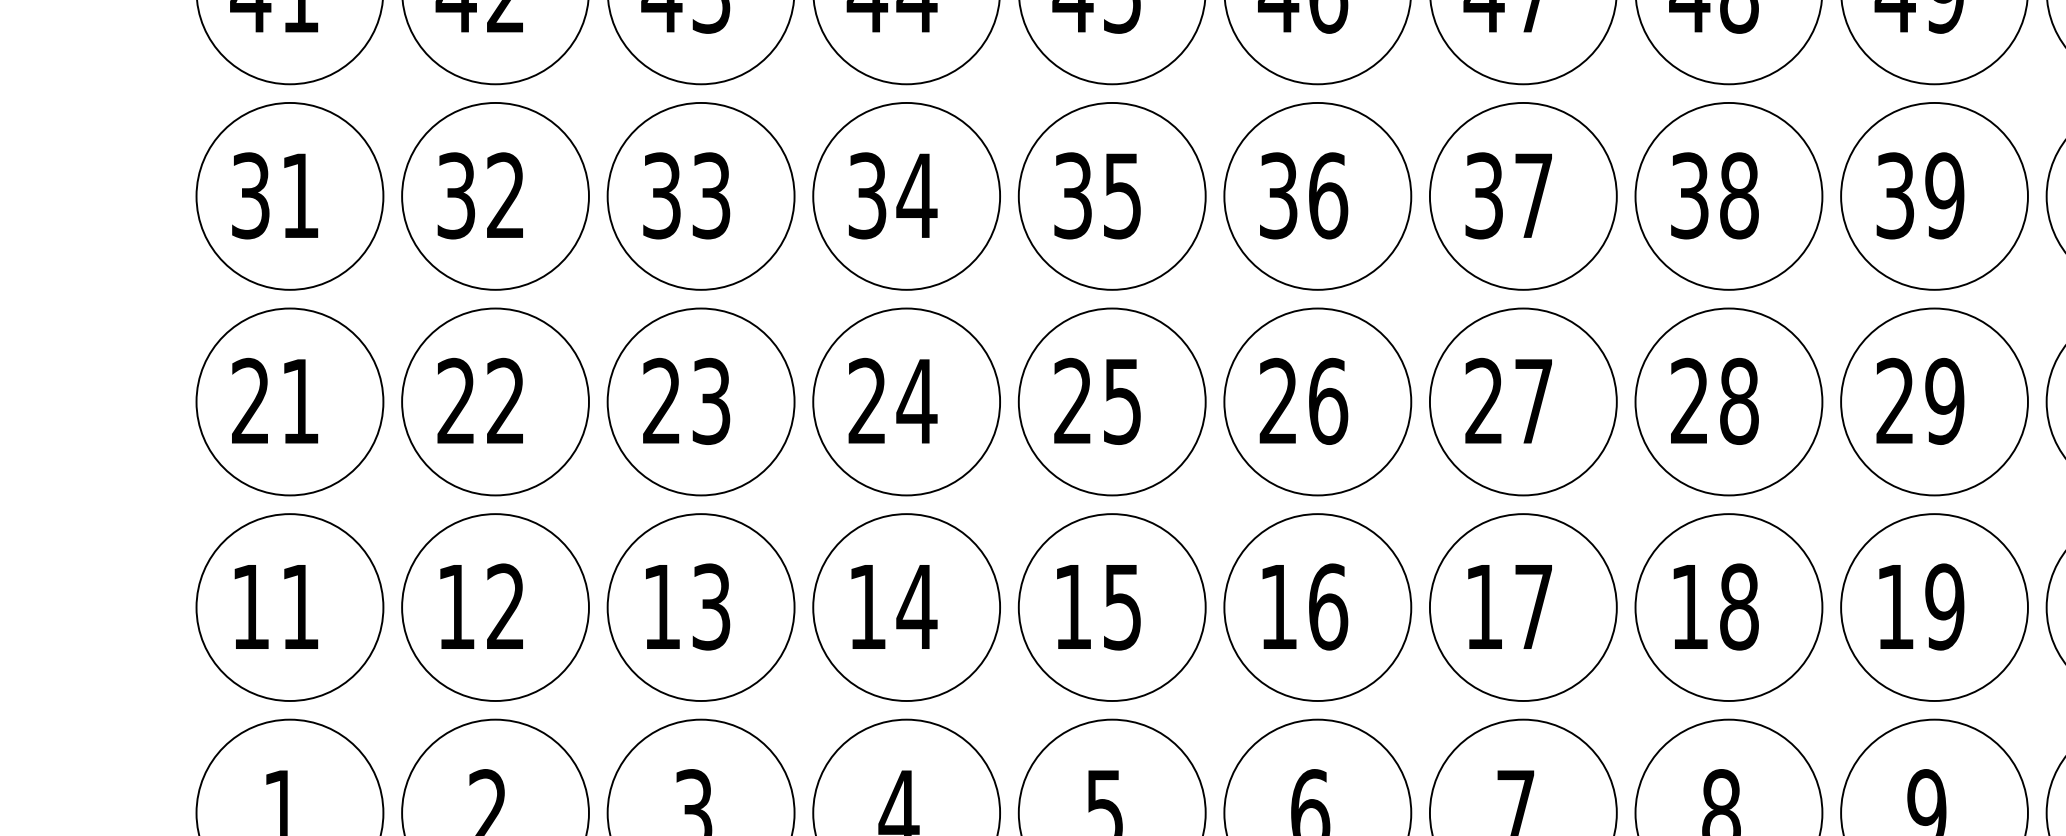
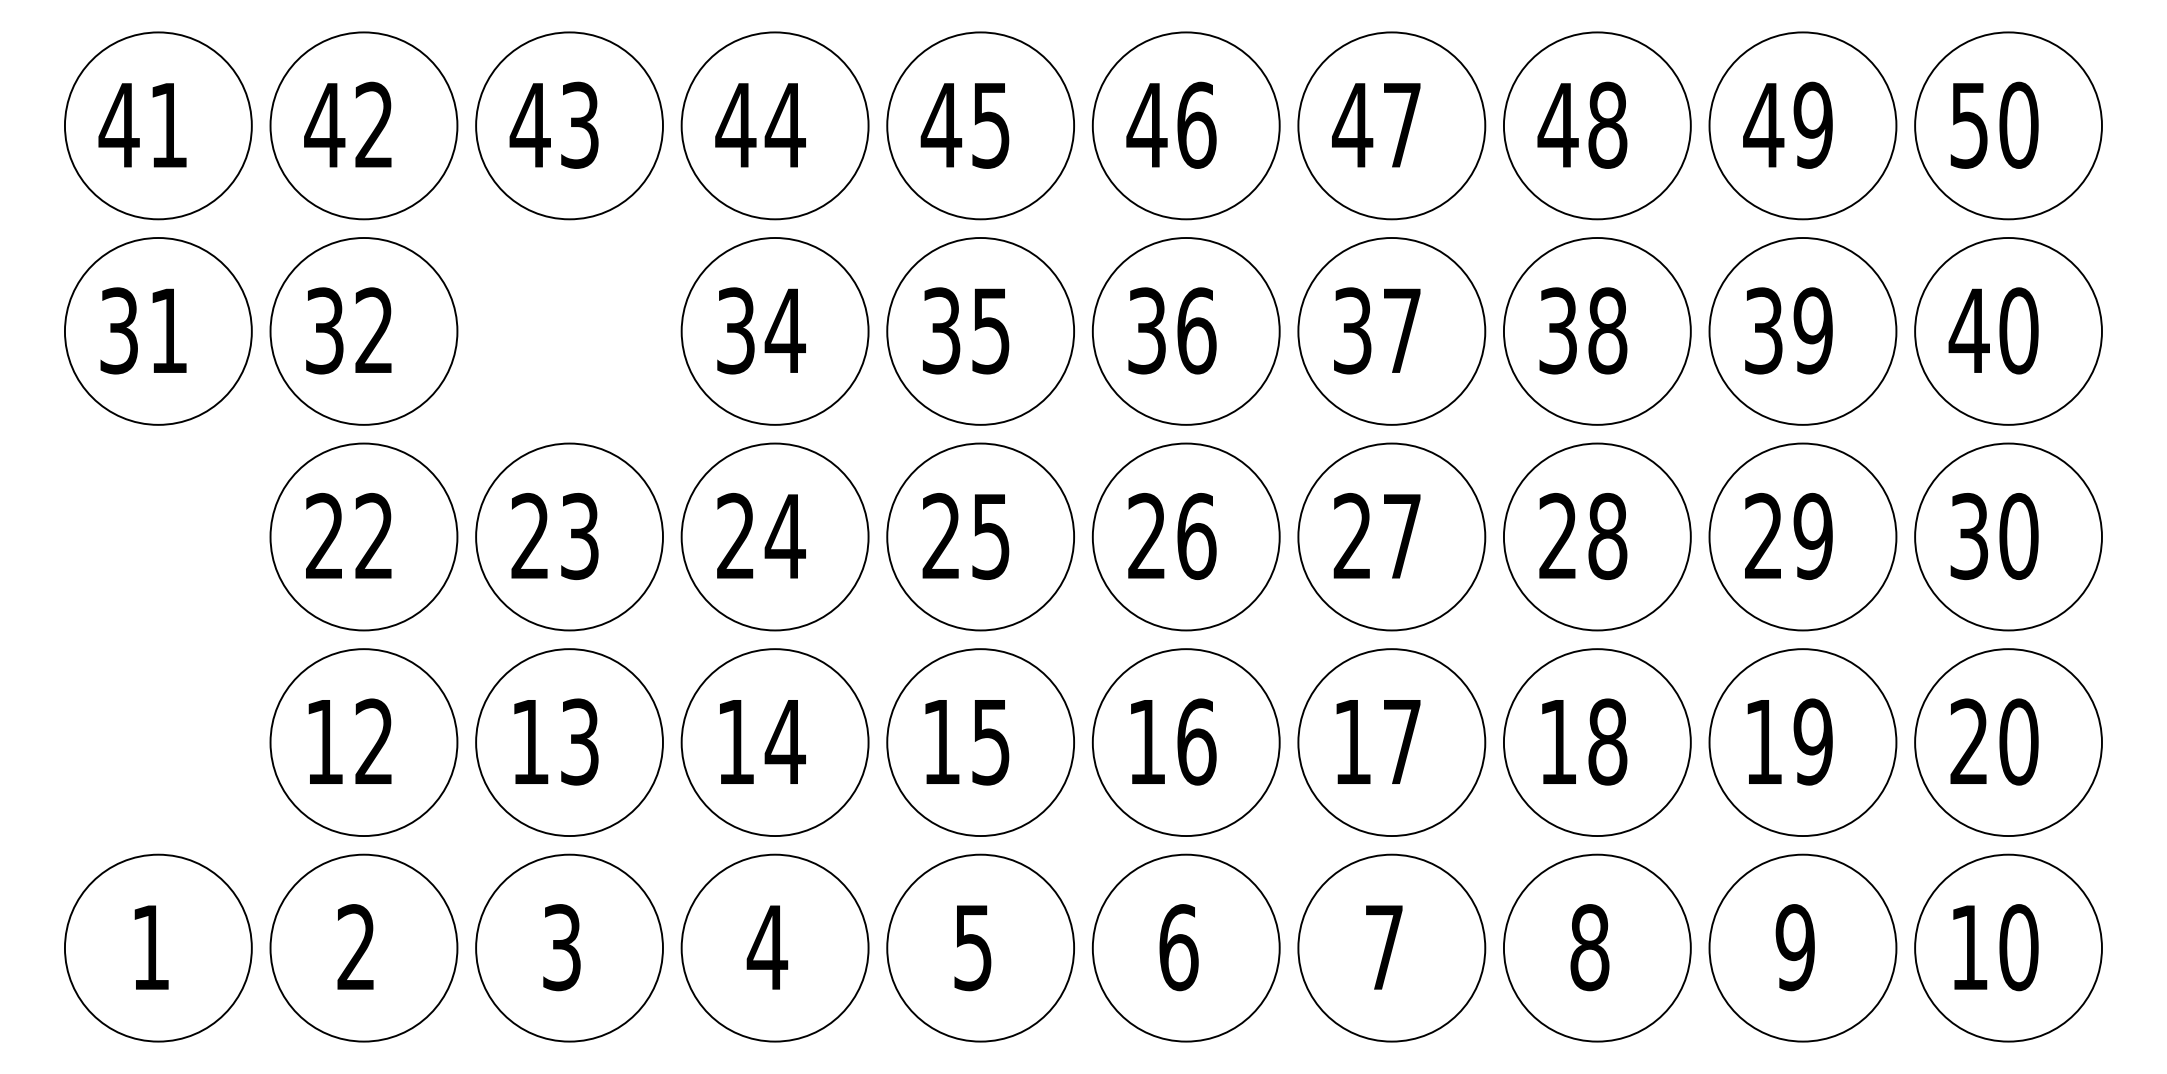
part: (701, 196) -> (569, 331), removed
part: (290, 401) -> (158, 536), removed
part: (290, 607) -> (158, 742), removed

